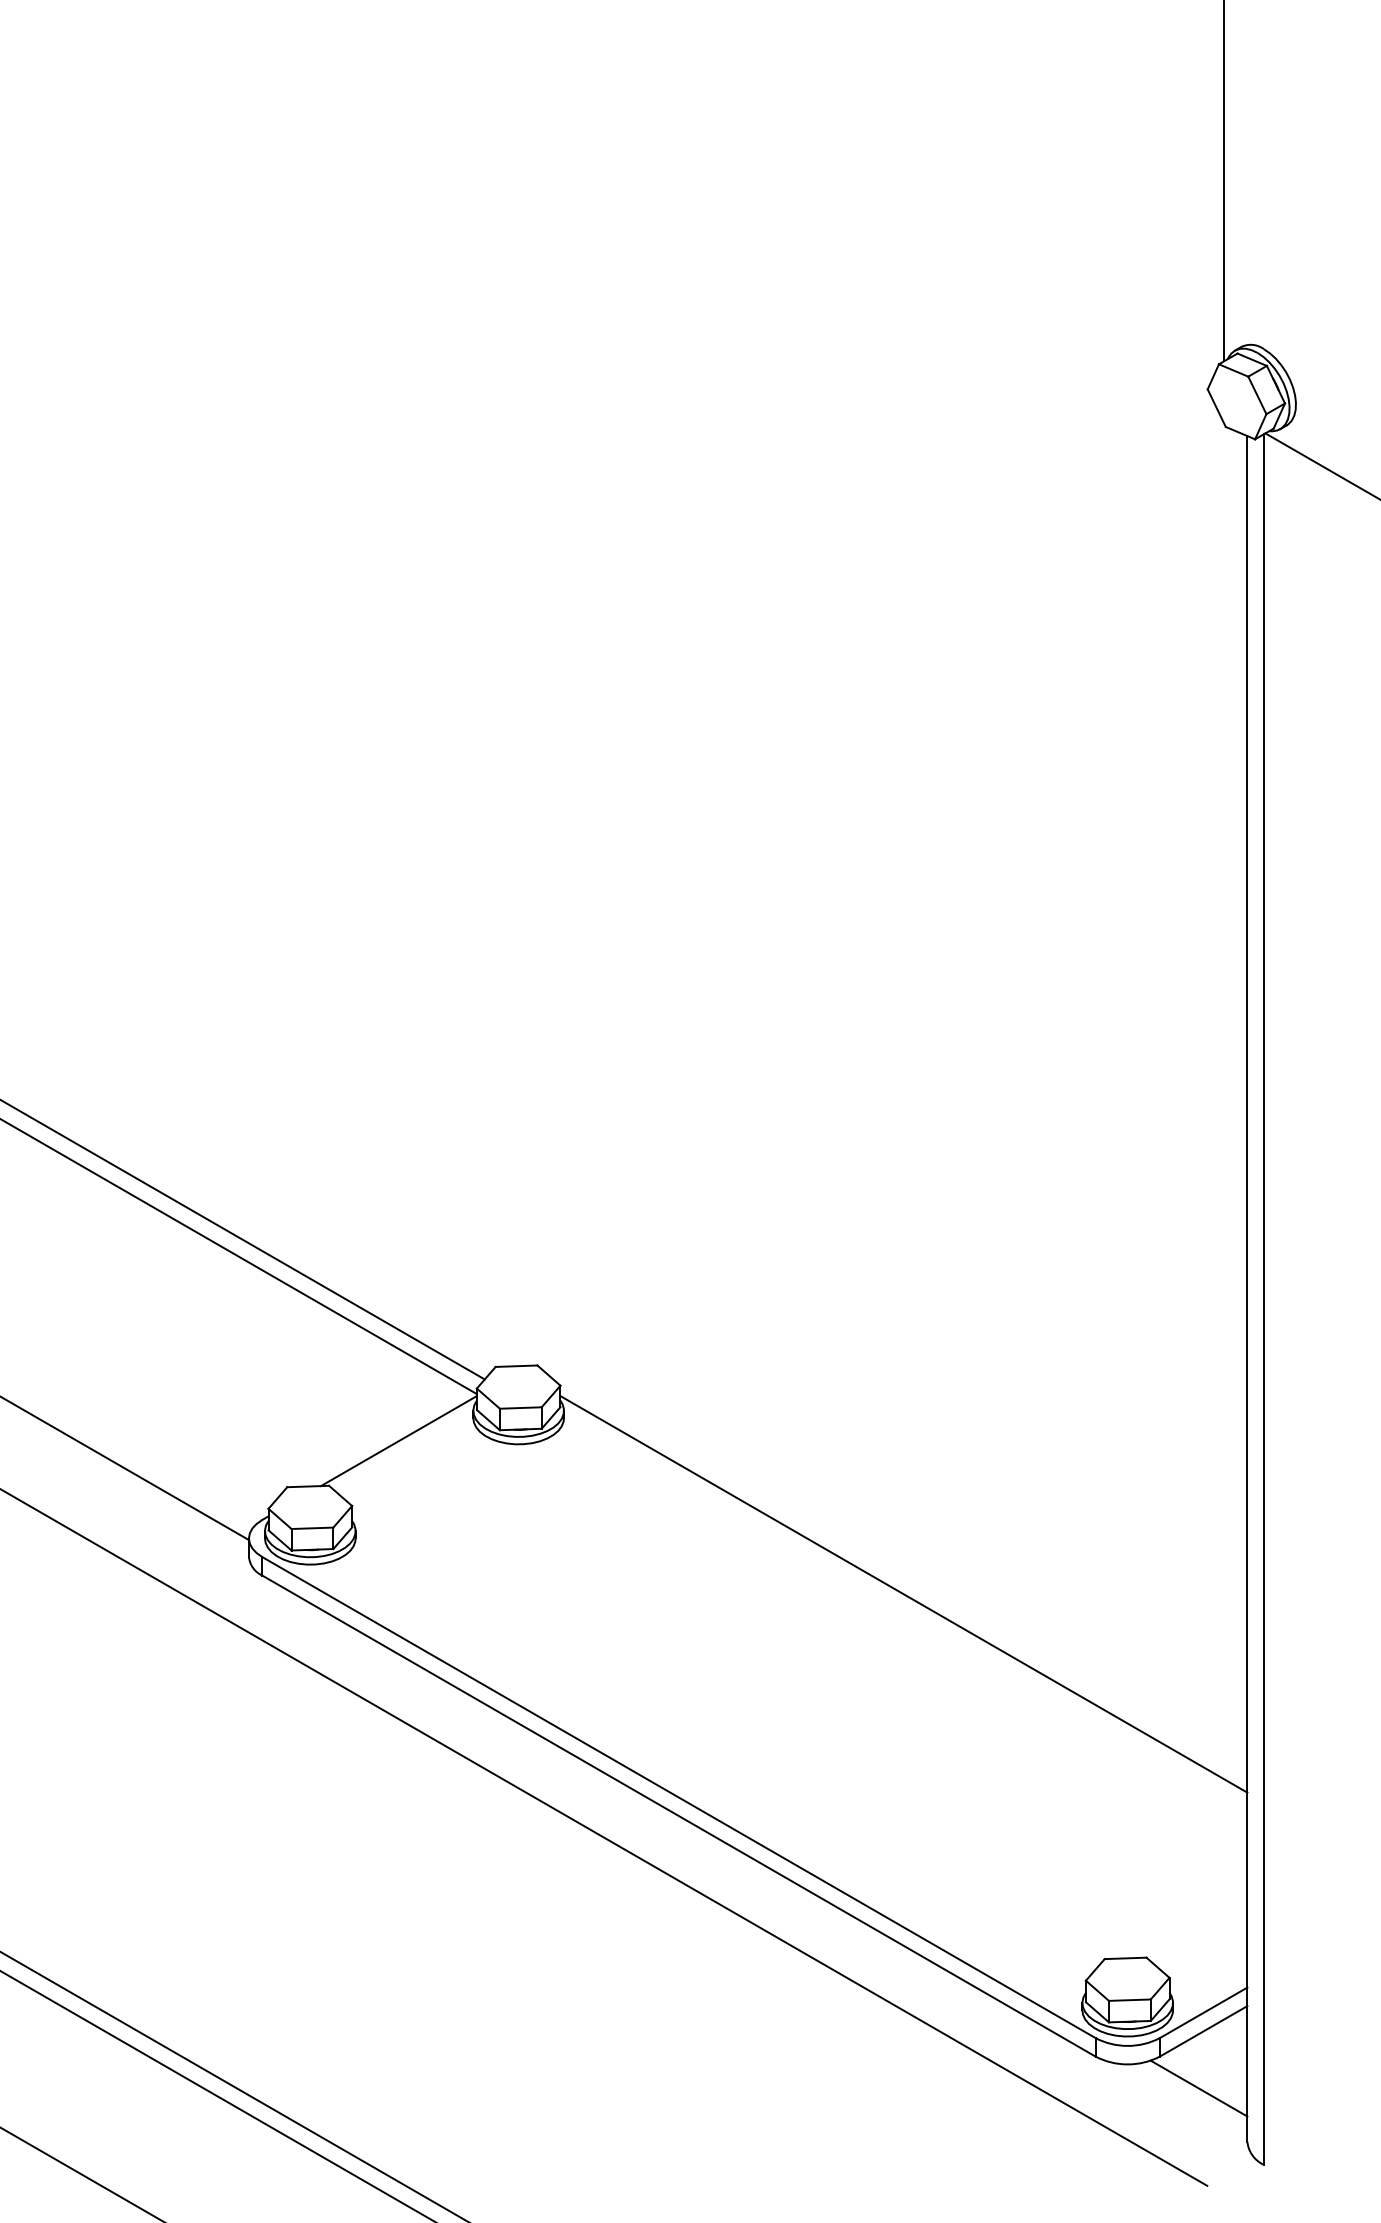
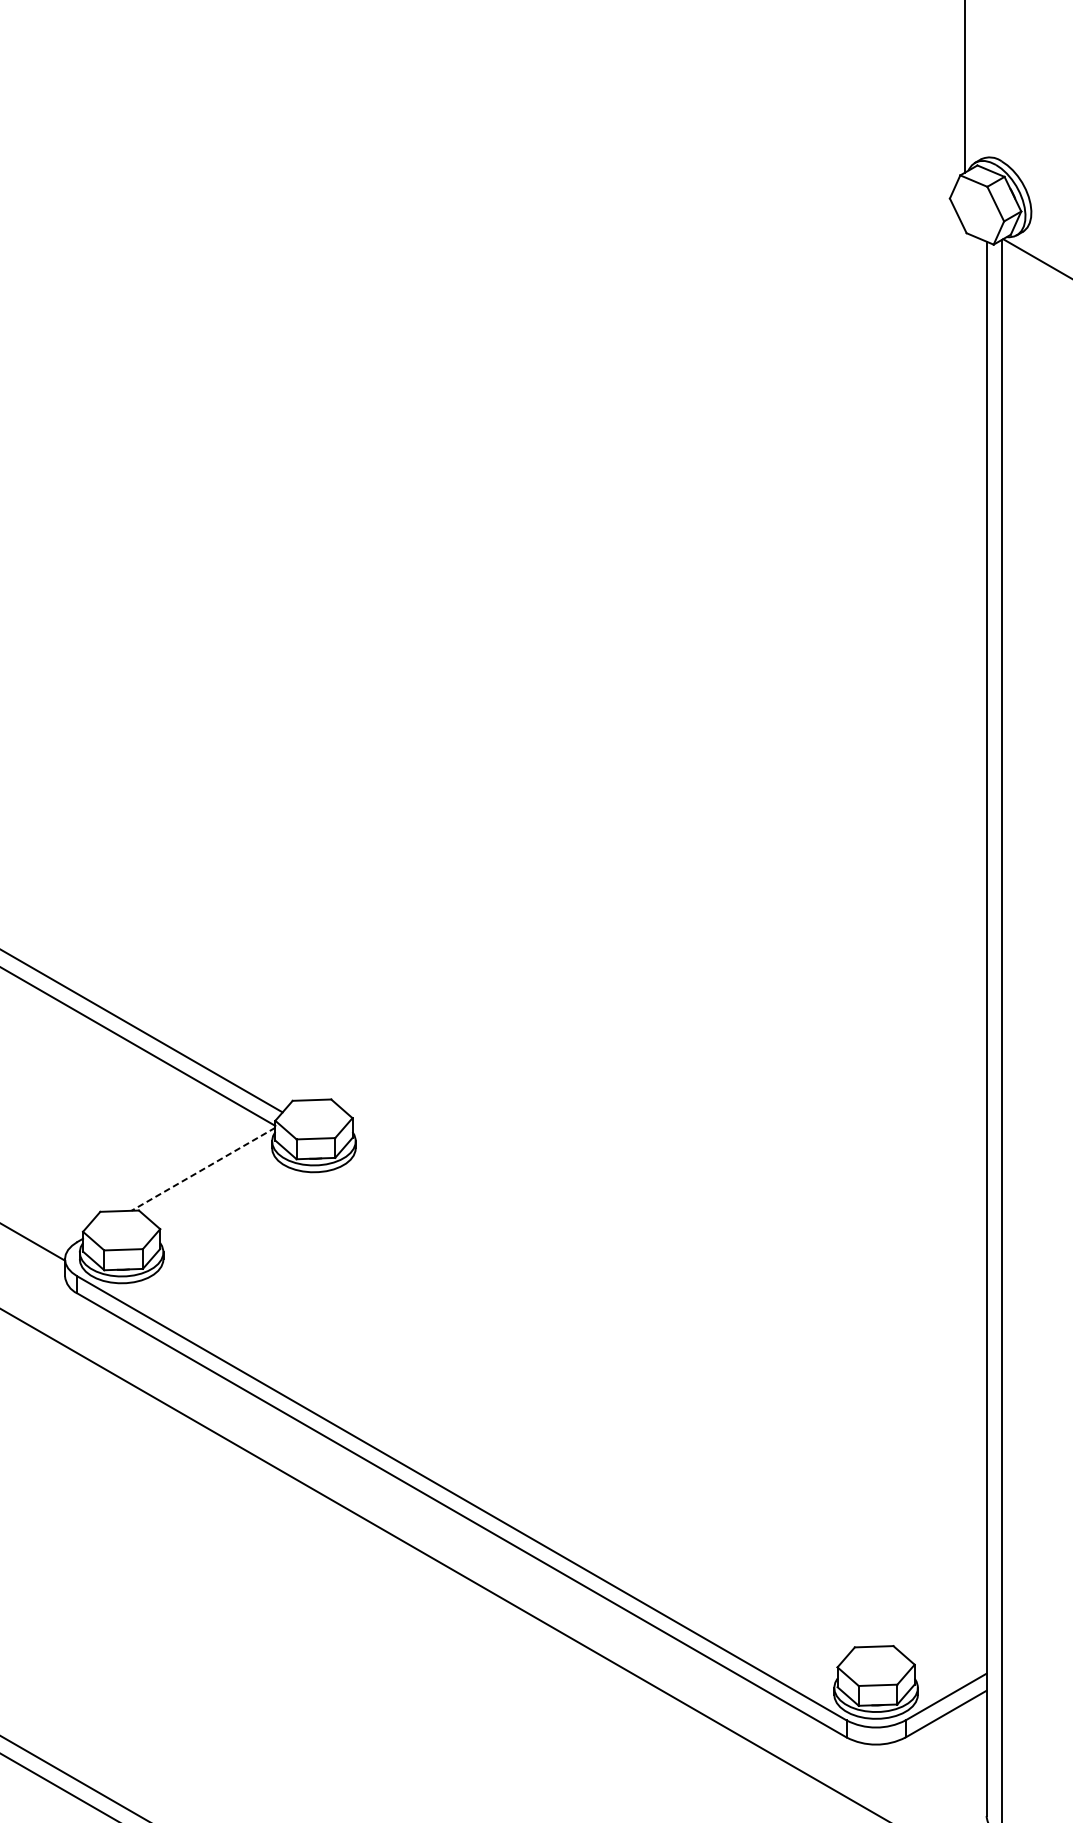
line: (398, 1441) -> (203, 1169), solid -> dashed
line: (903, 1594) -> (669, 1310), removed
line: (1198, 2088) -> (941, 1766), removed

